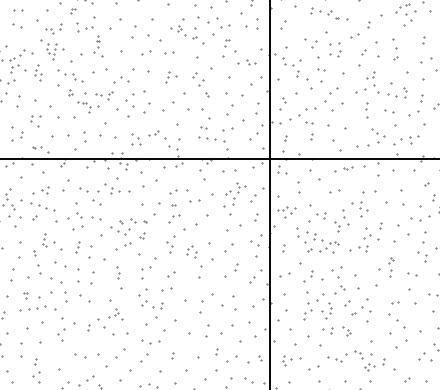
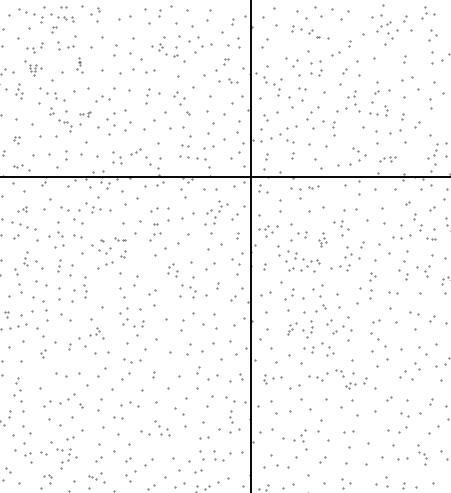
part: (227, 42) -> (226, 61), moved
part: (98, 45) -> (79, 64), size x0.7
part: (52, 49) -> (33, 68), size x0.7
part: (146, 52) -> (127, 71), size x1.6
part: (395, 53) -> (376, 87), moved
part: (171, 77) -> (152, 96), size x1.4
part: (104, 95) -> (85, 114), size x0.6
part: (283, 103) -> (264, 122), size x1.4
part: (366, 109) -> (333, 128), moved
part: (389, 110) -> (370, 129), size x1.6
part: (35, 120) -> (16, 139), size x0.6
part: (406, 140) -> (387, 159), size x0.6
part: (344, 168) -> (309, 187), moved
part: (41, 190) -> (22, 209), size x0.6
part: (334, 190) -> (315, 209), size x1.6
part: (194, 200) -> (175, 219), size x1.6
part: (139, 220) -> (120, 239), size x0.6
part: (341, 220) -> (322, 239), size x0.6
part: (169, 247) -> (192, 292), moved
part: (391, 266) -> (372, 285), size x1.4
part: (146, 267) -> (127, 286), size x1.6
part: (118, 272) -> (85, 291), moved
part: (166, 289) -> (147, 308), size x1.6
part: (310, 309) -> (291, 328), size x0.6
part: (347, 331) -> (328, 350), size x1.6
part: (61, 334) -> (42, 353), size x0.6

